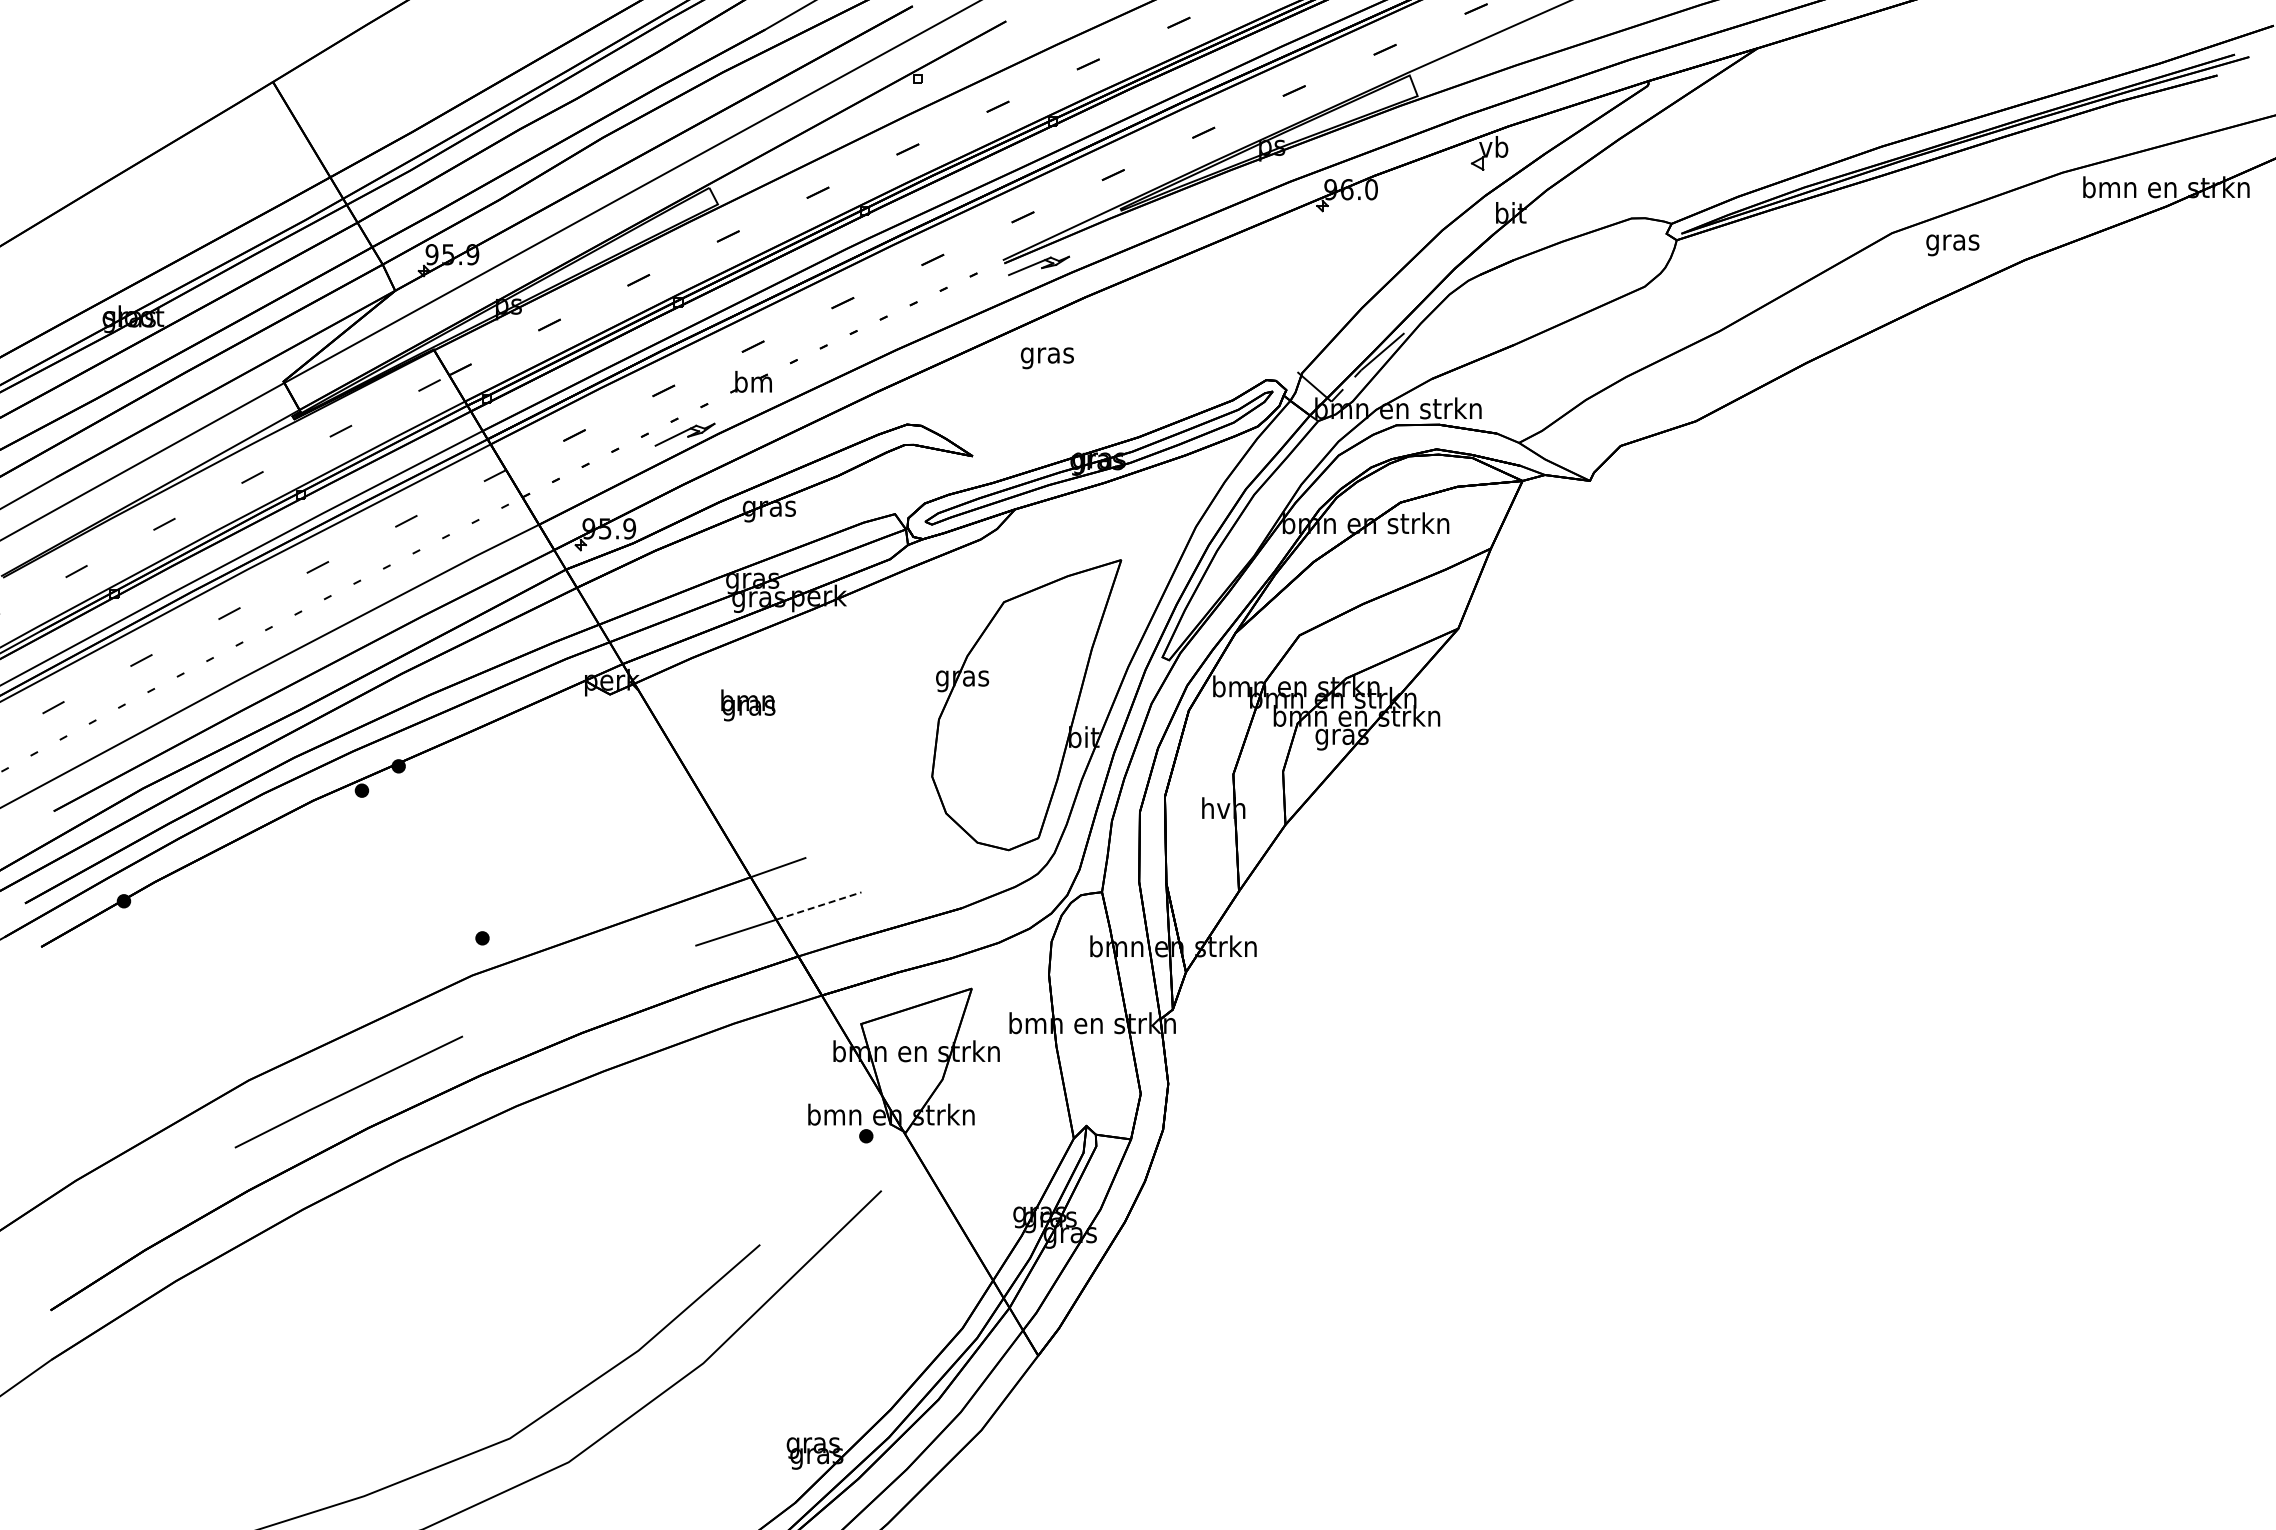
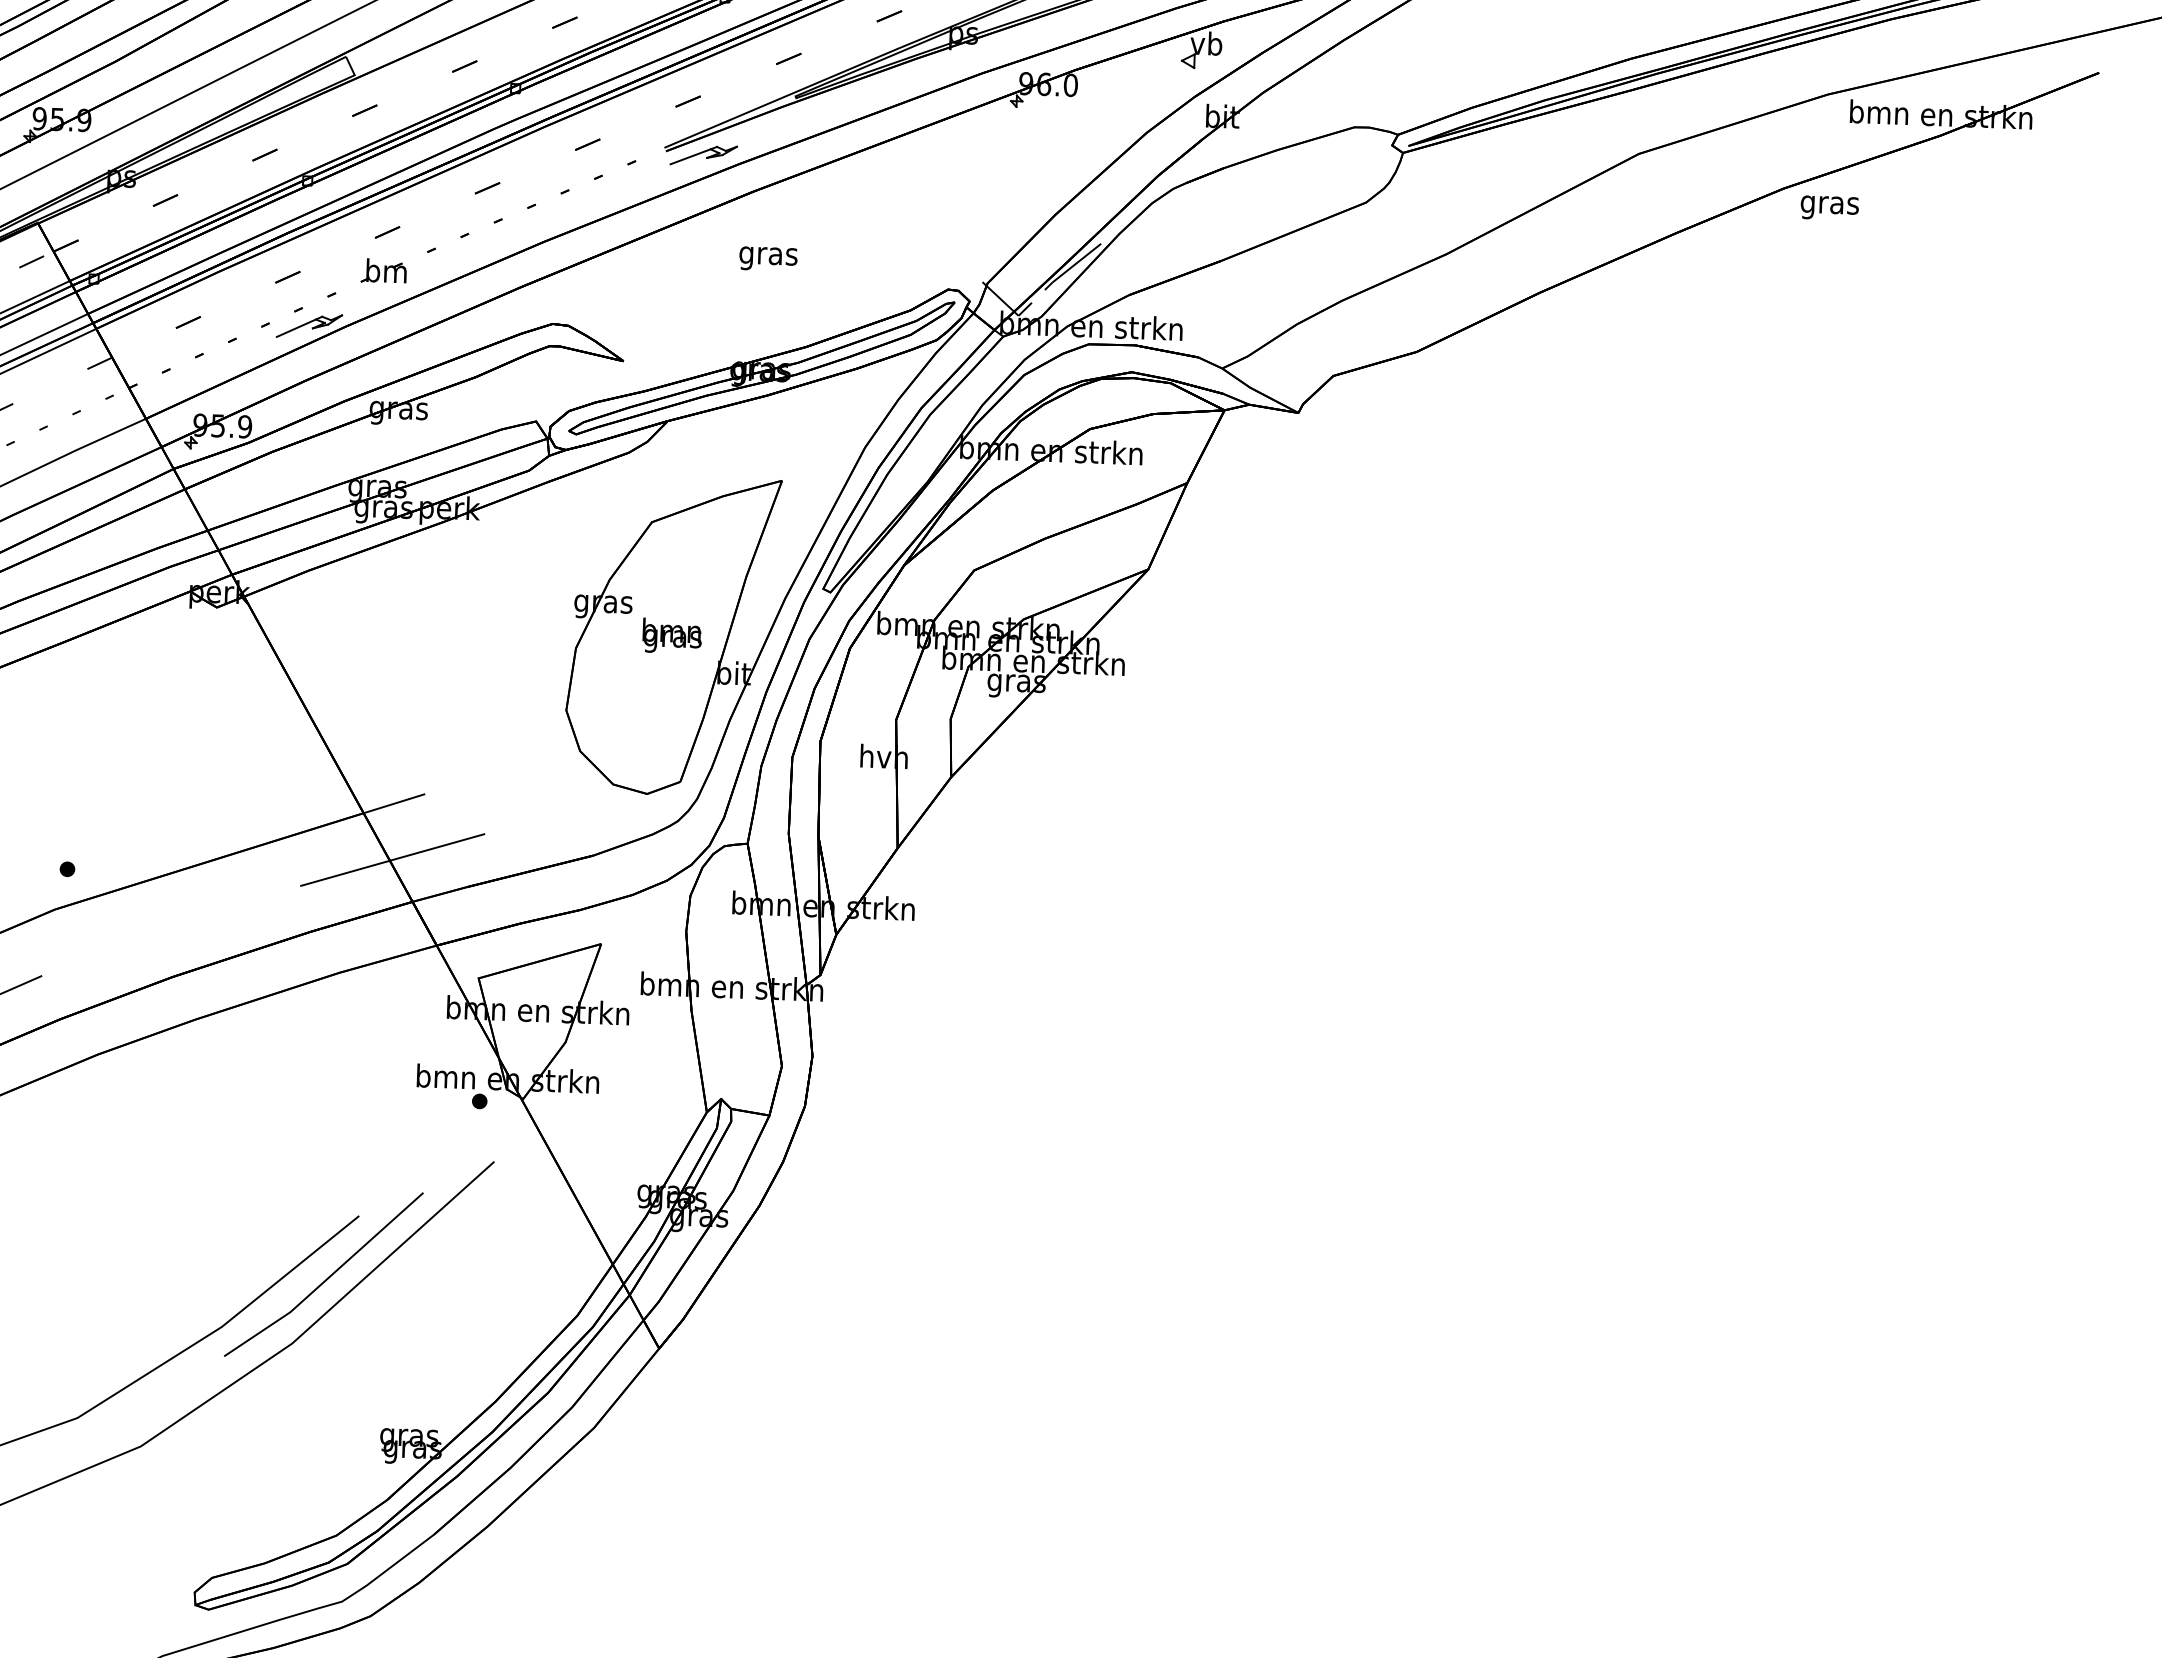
text: (1952, 245) -> (1829, 208), moved
text: (1046, 358) -> (767, 259), moved
text: (748, 705) -> (672, 636), moved
line: (818, 906) -> (436, 847), dashed -> solid
line: (732, 1302) -> (326, 1278), added

